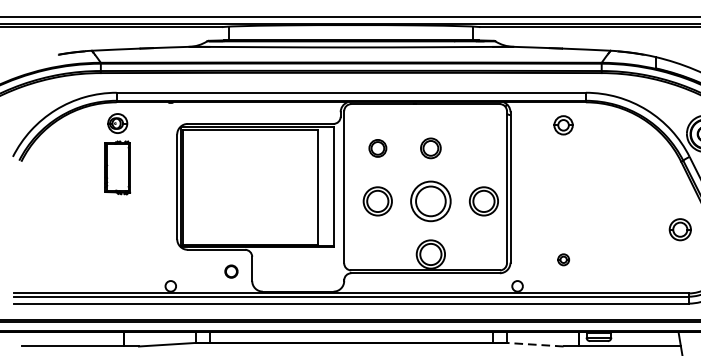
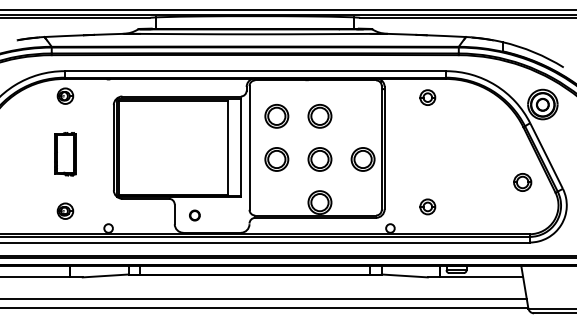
part: (377, 148) -> (276, 116), size x1.67
part: (430, 148) -> (319, 116), size x1.43
part: (117, 168) -> (65, 154), moved
part: (430, 201) -> (319, 159), size x0.71
part: (563, 259) -> (427, 206), size x1.67
part: (117, 264) -> (65, 210), added
circle: (230, 271) -> (194, 215), moved
line: (534, 344) -> (404, 275), dashed -> solid

